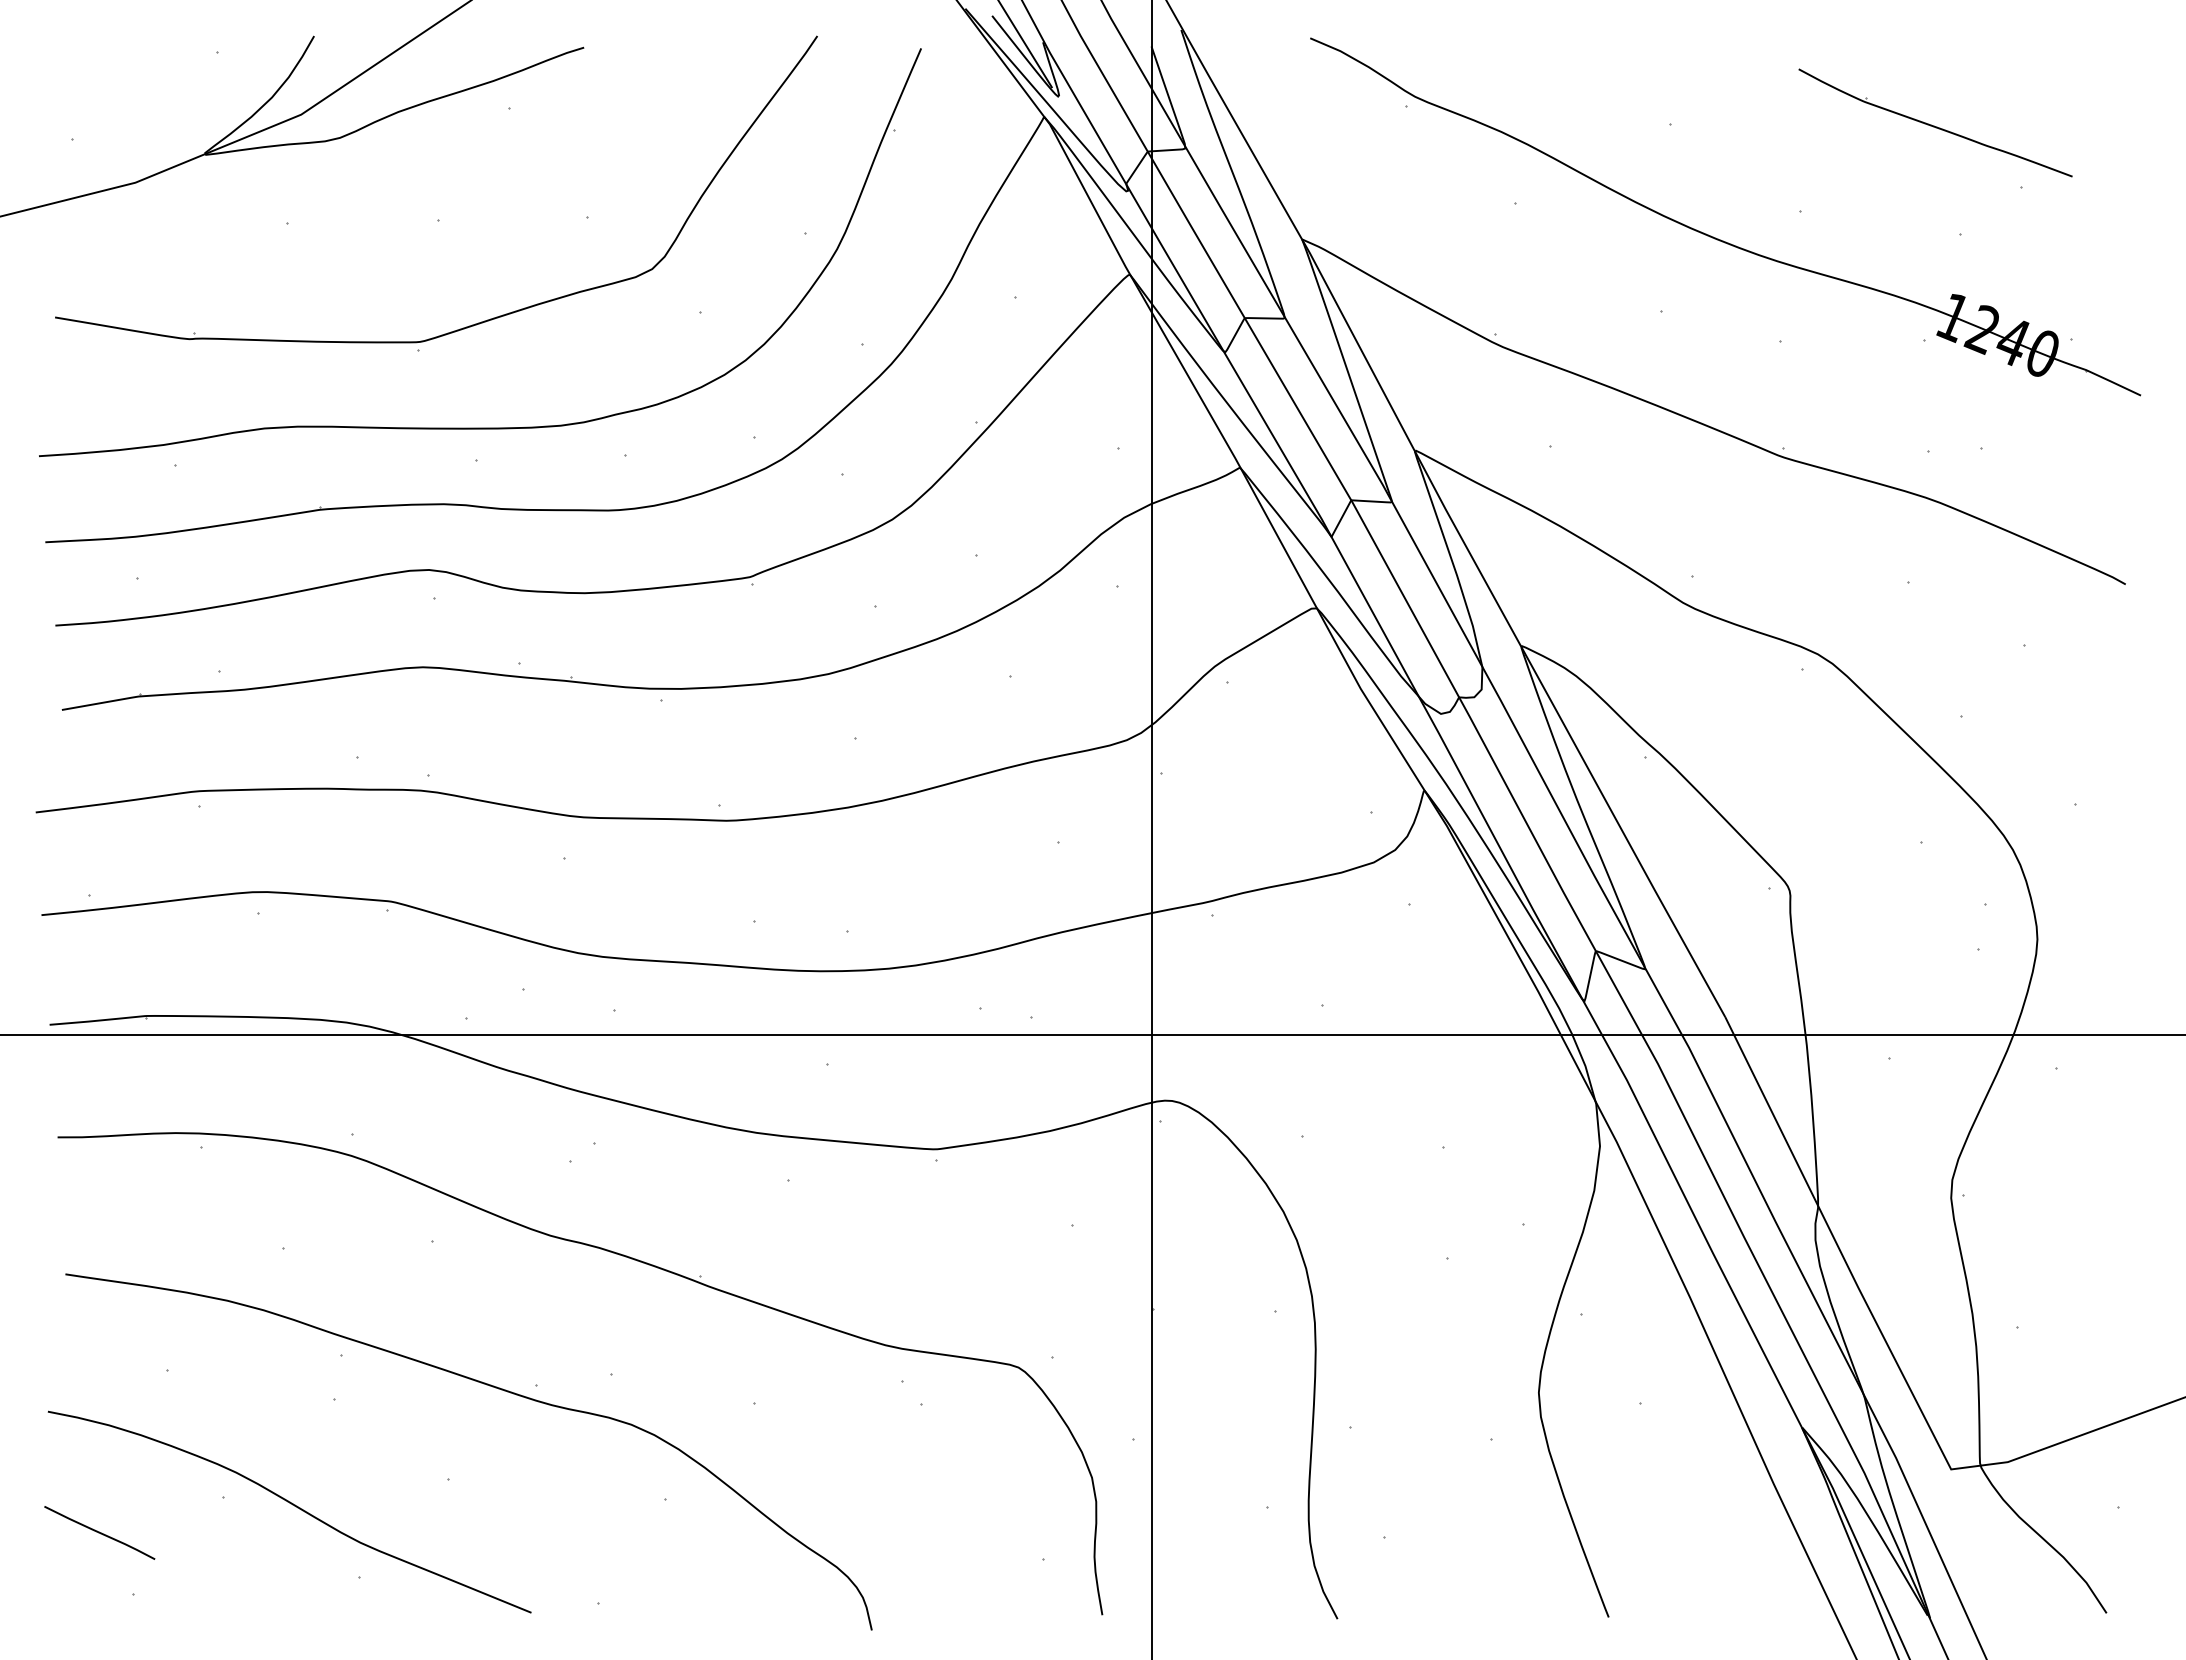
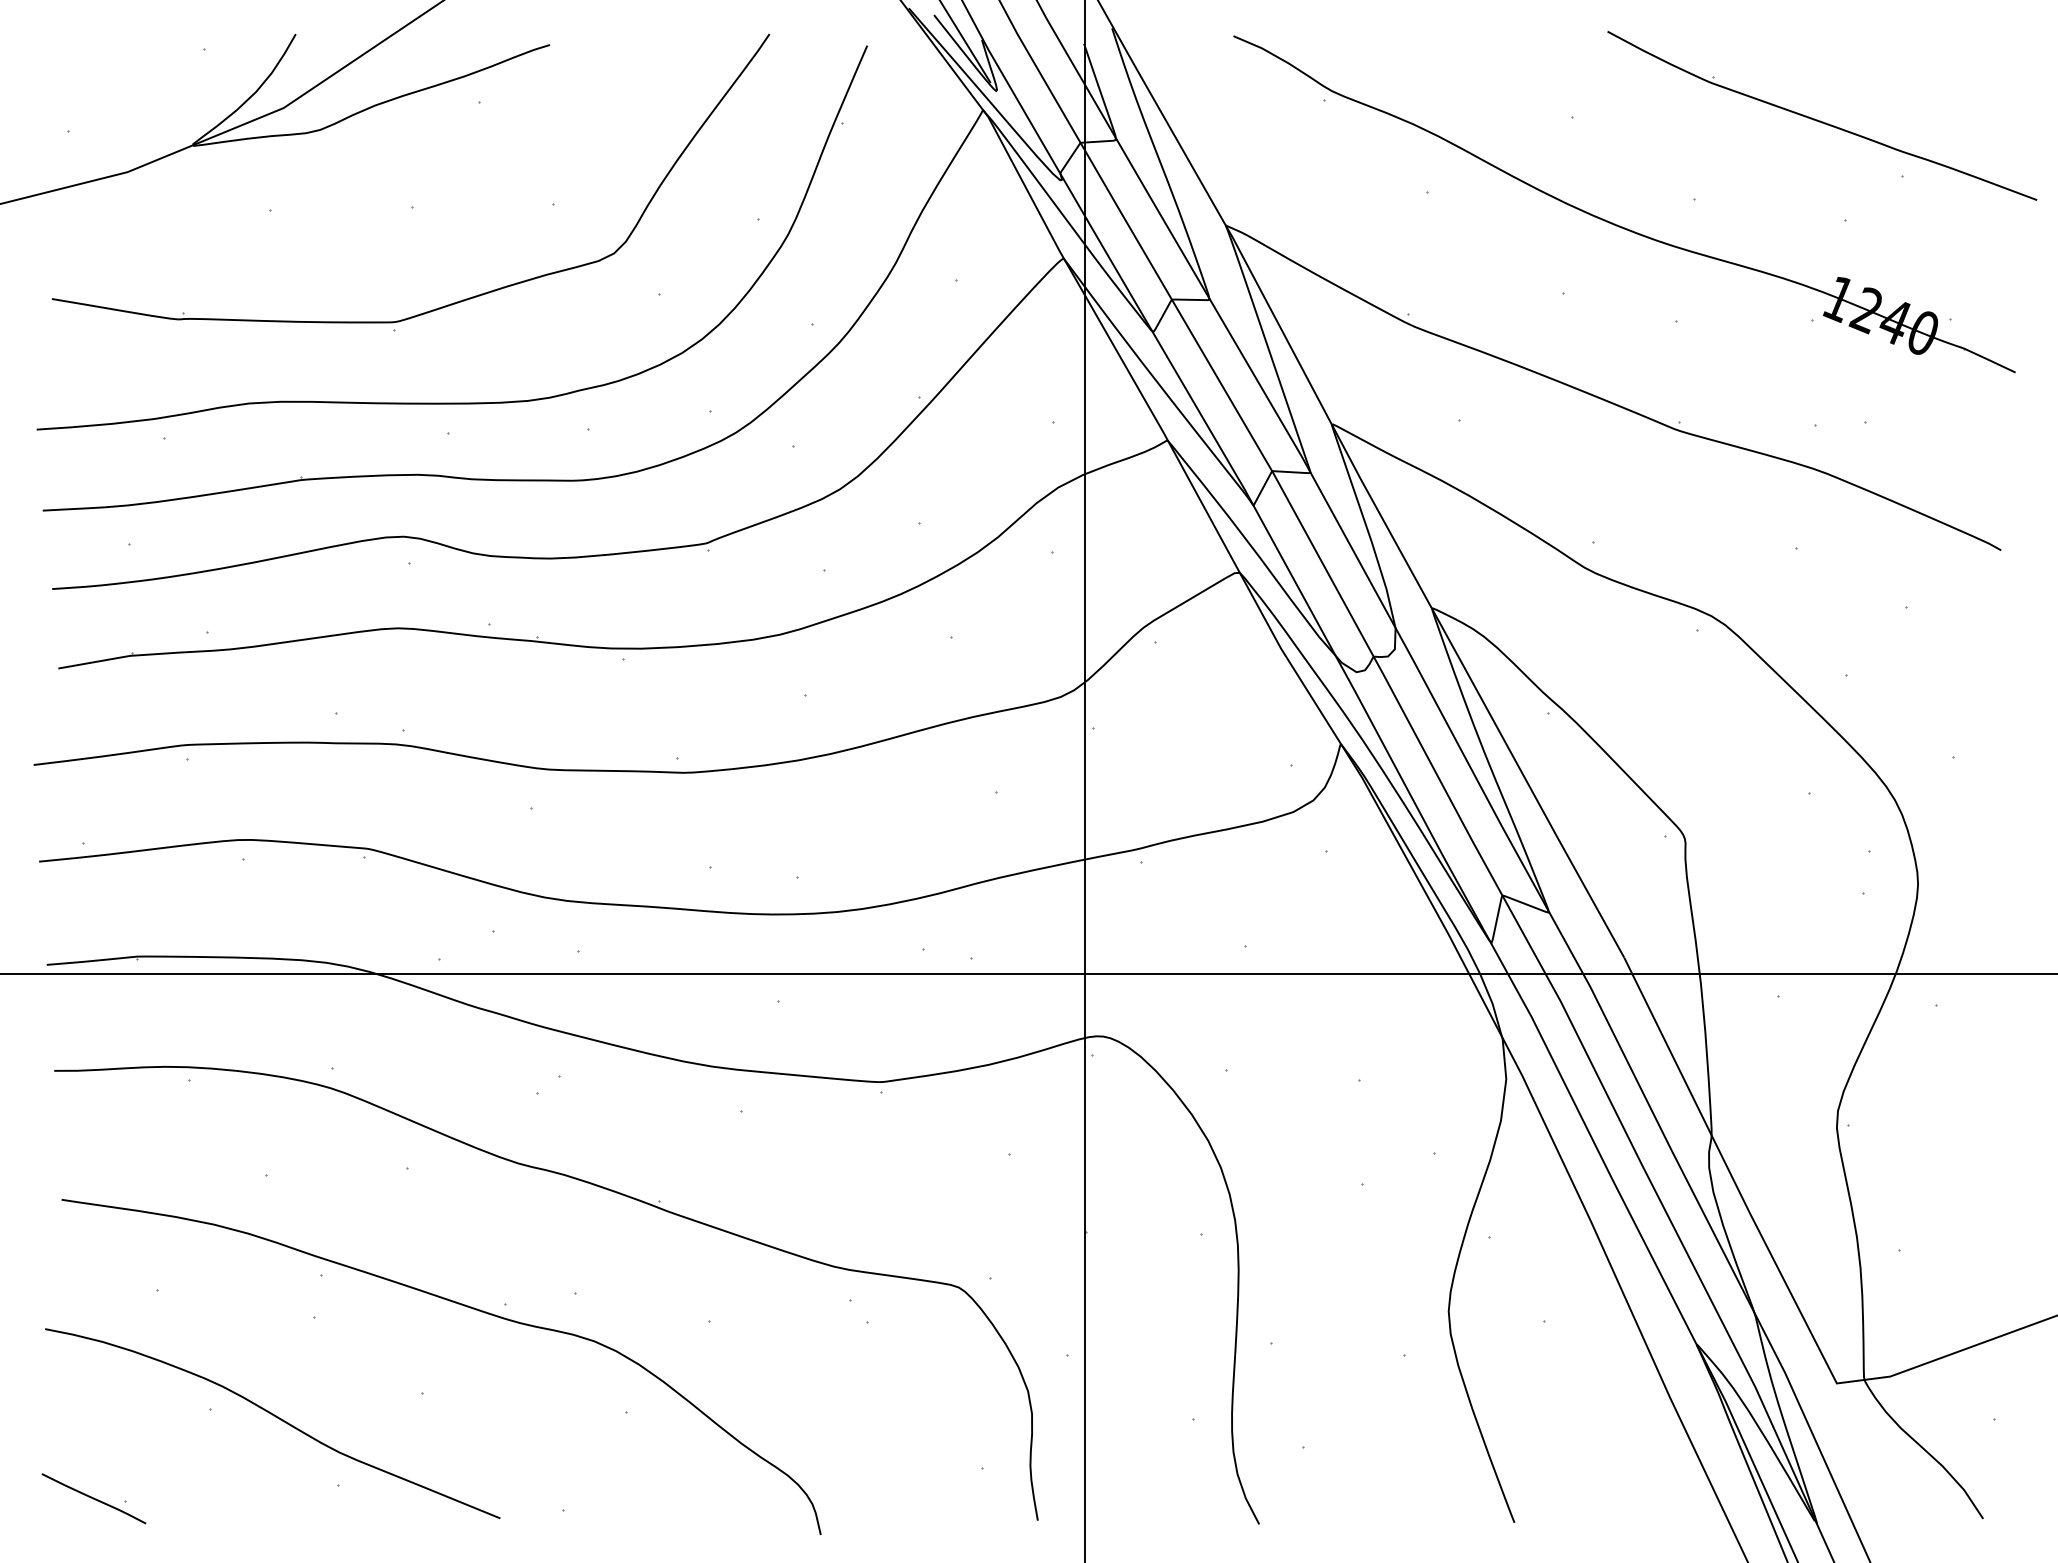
part: (1935, 122) -> (1822, 115), size x1.67
curve: (99, 1532) -> (93, 1498), moved

